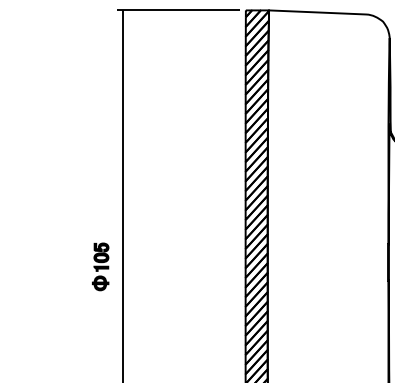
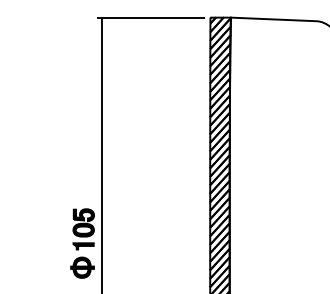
part: (100, 266) -> (82, 243), size x1.67

